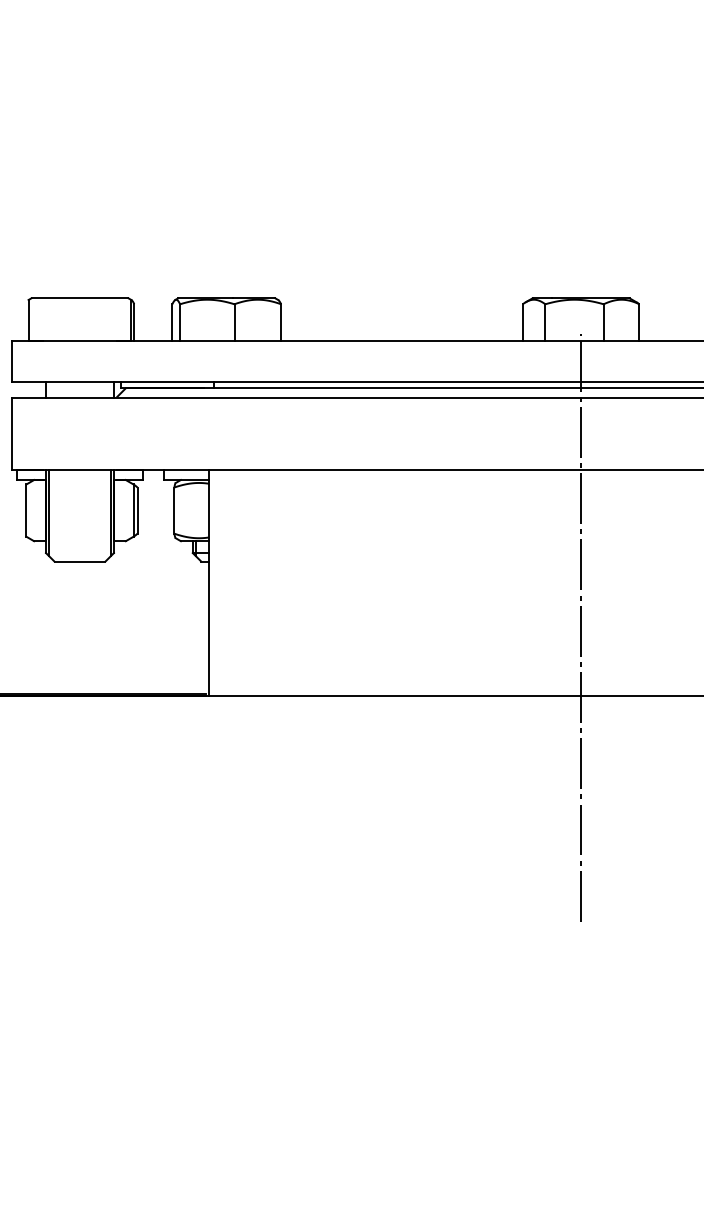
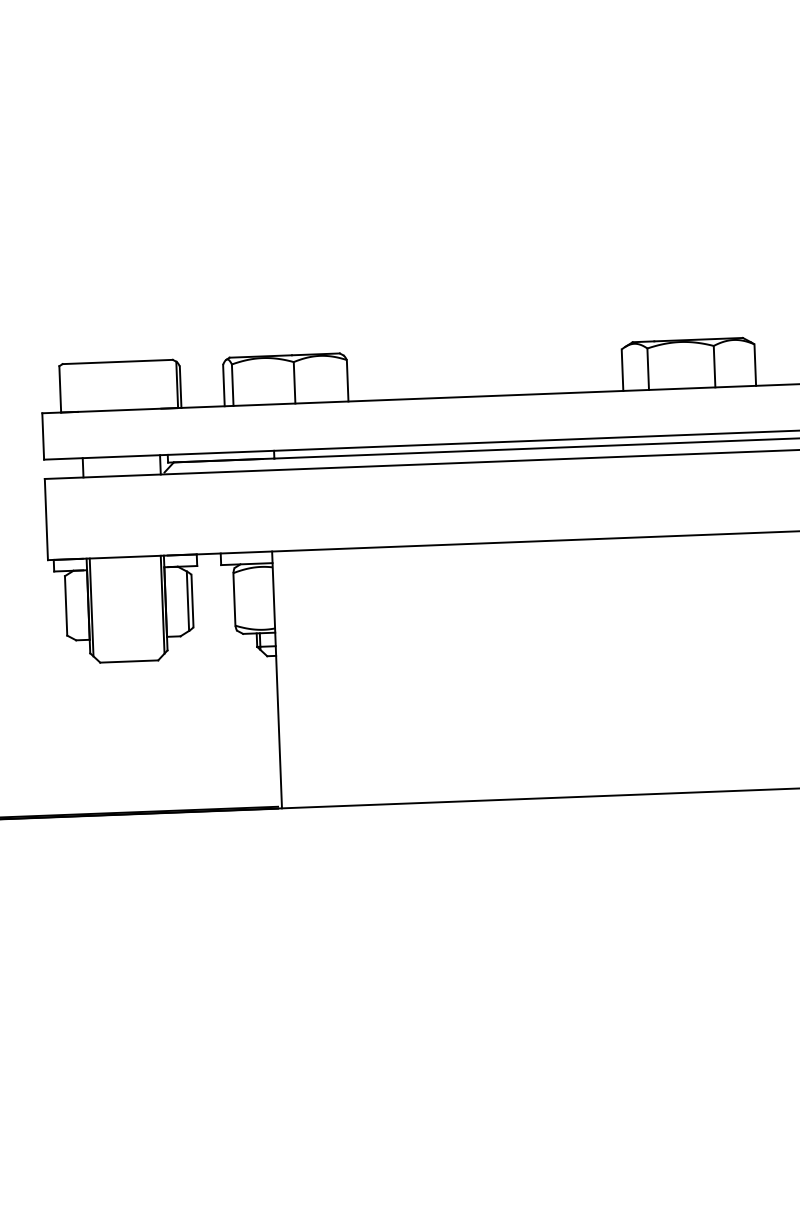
line: (581, 627) -> (702, 714), removed

